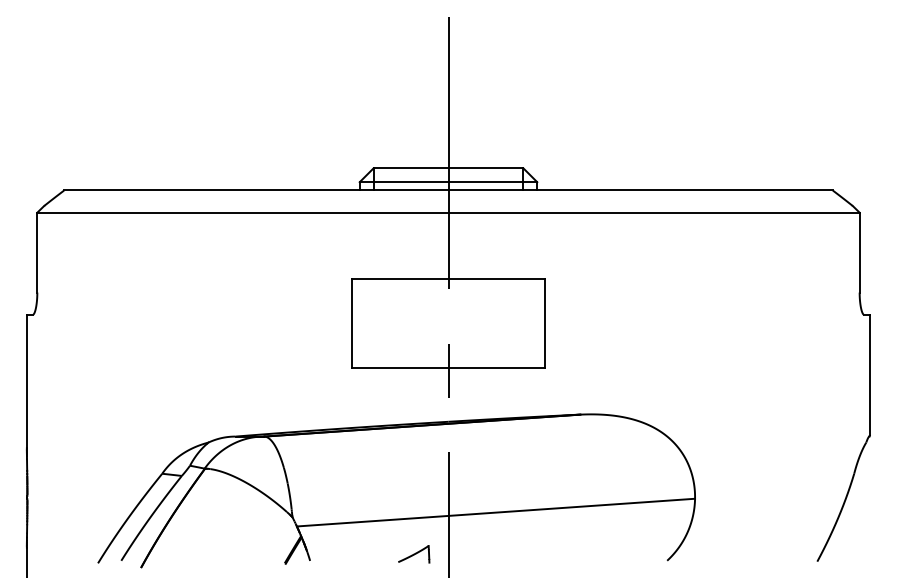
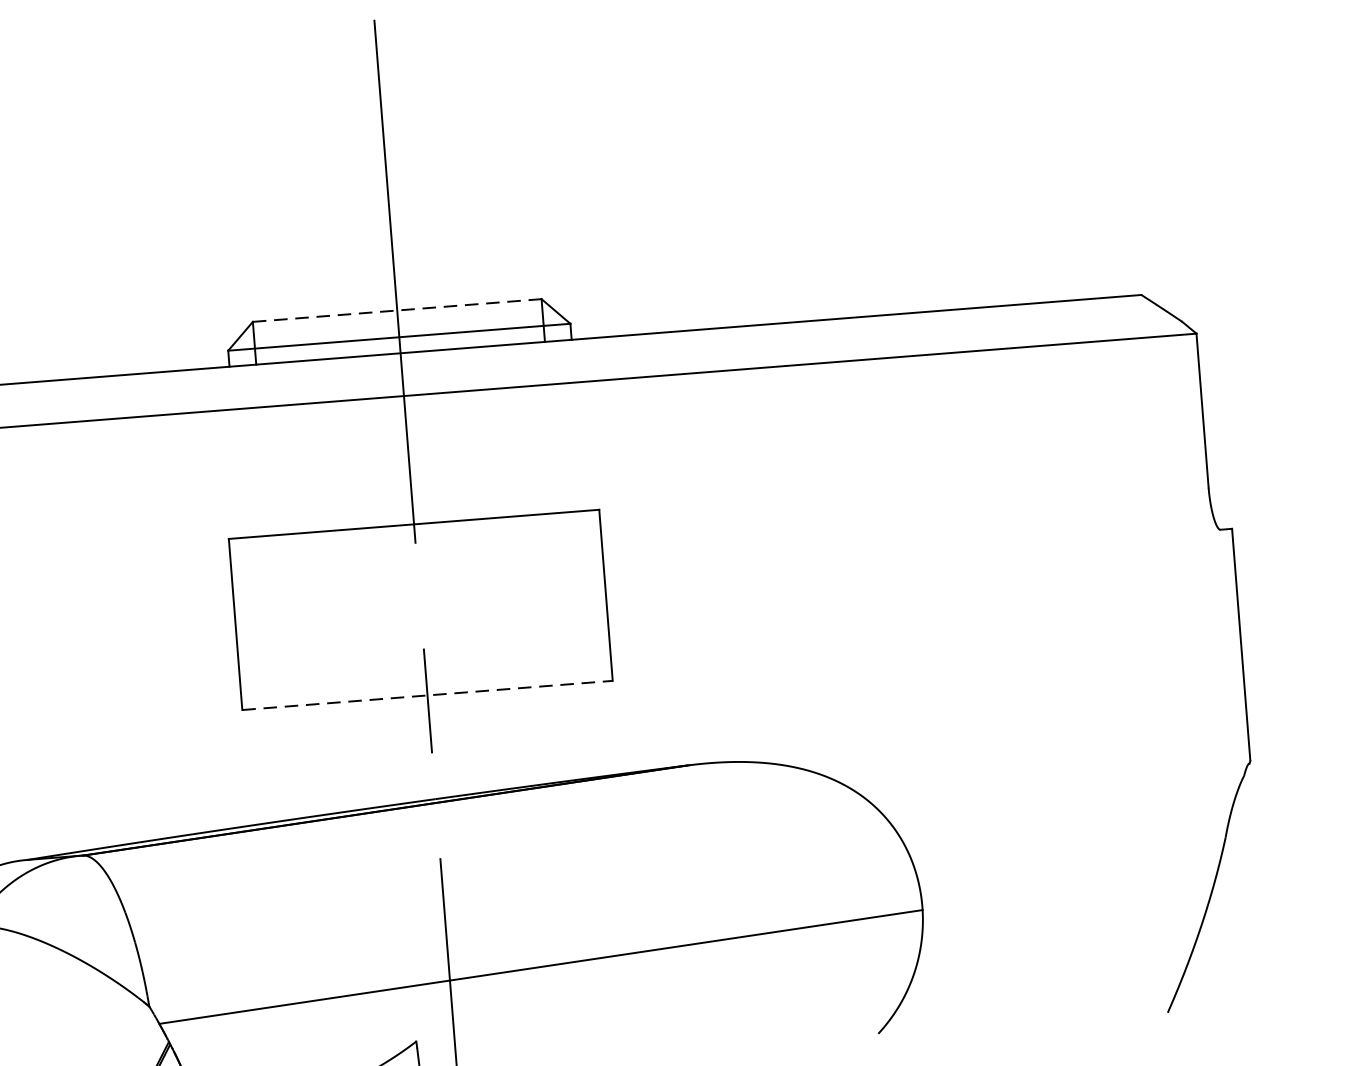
line: (448, 168) -> (397, 310), solid -> dashed
line: (448, 368) -> (427, 696), solid -> dashed

